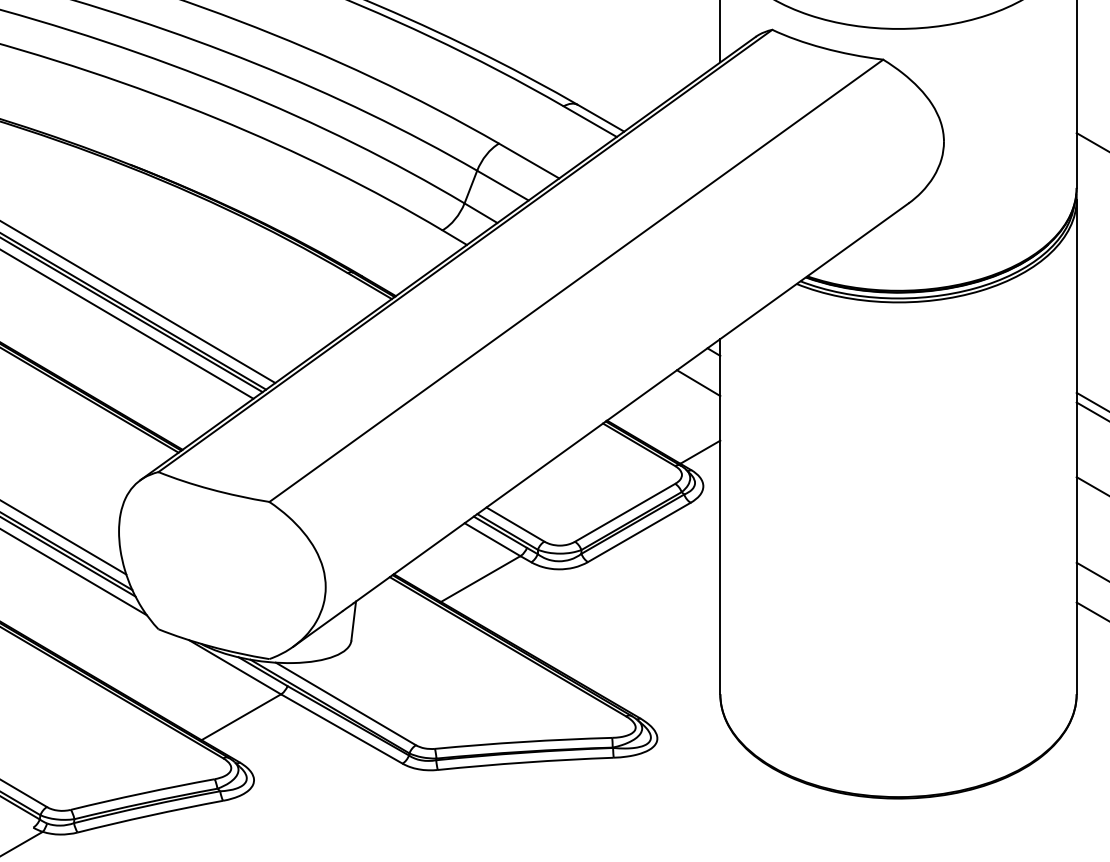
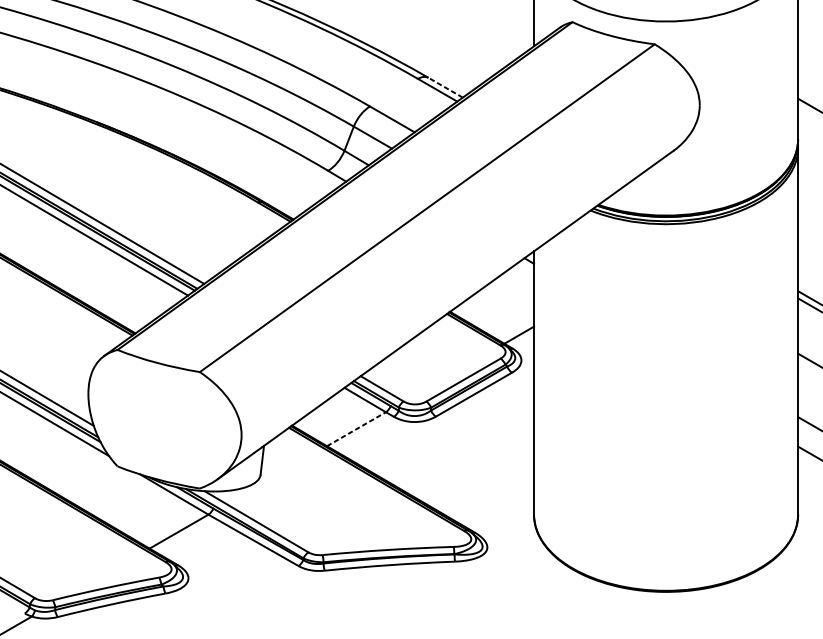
line: (601, 118) -> (445, 87), solid -> dashed
line: (698, 383) -> (517, 284), removed
line: (480, 579) -> (356, 429), solid -> dashed

